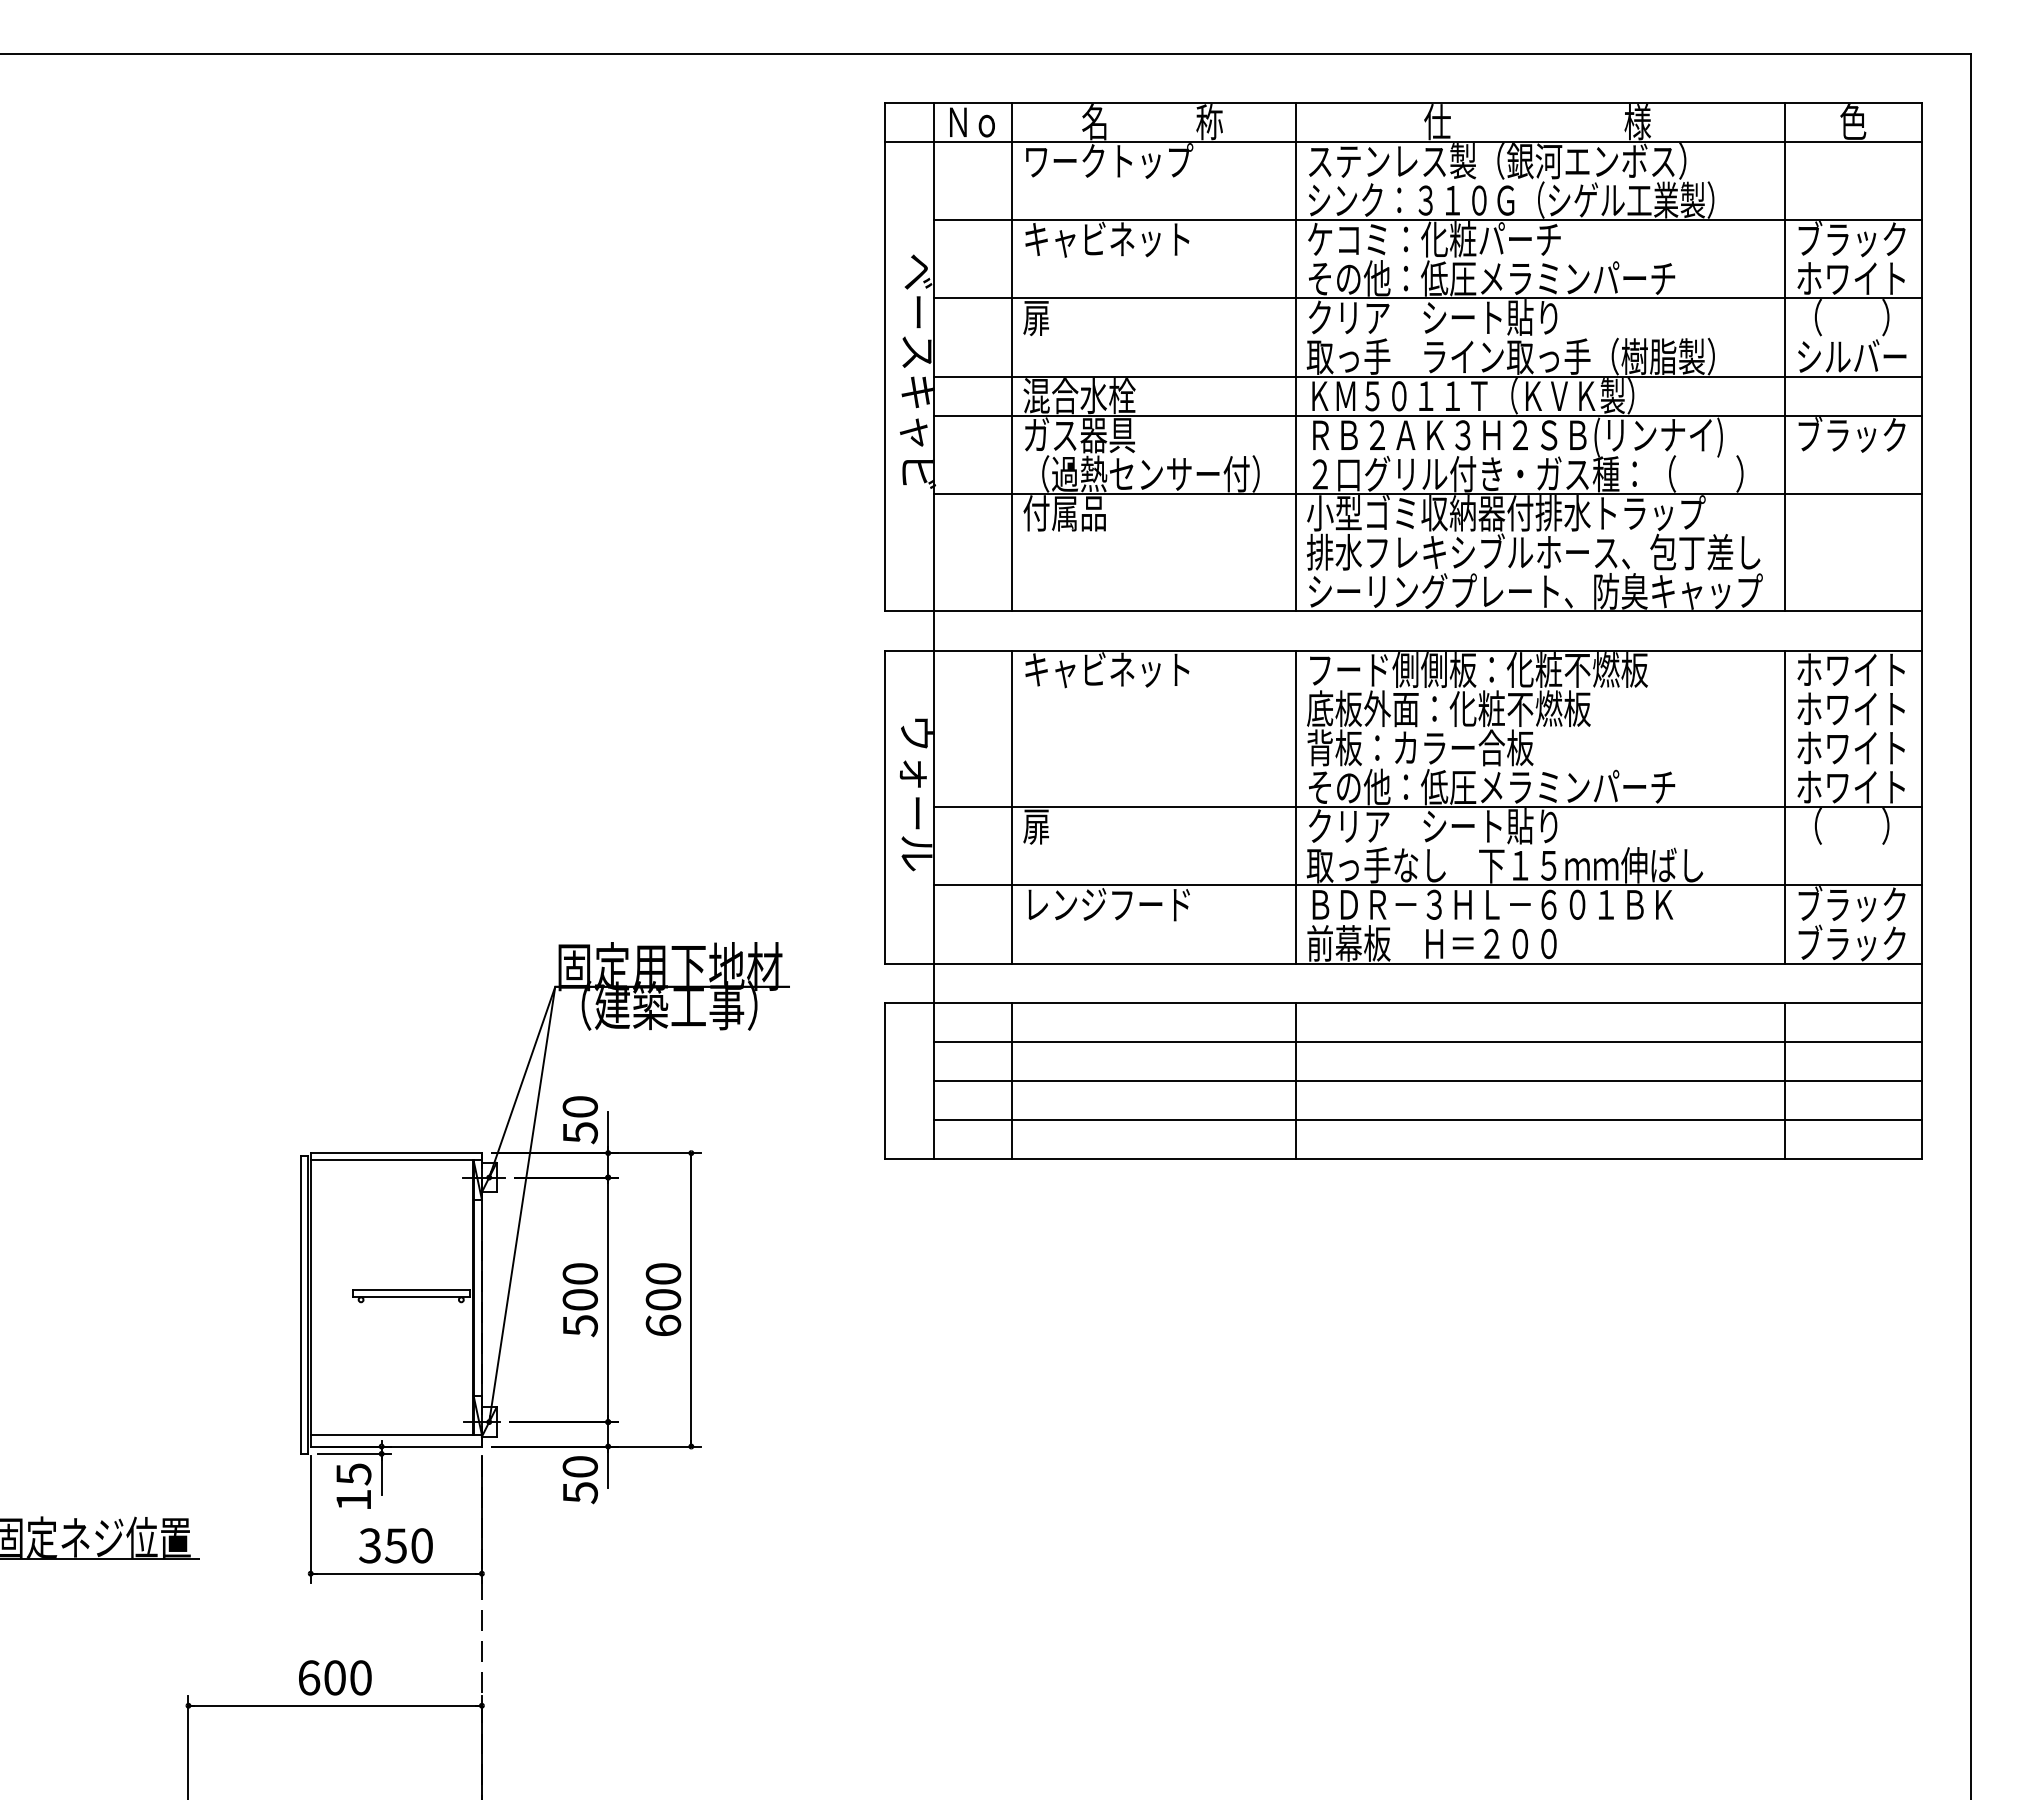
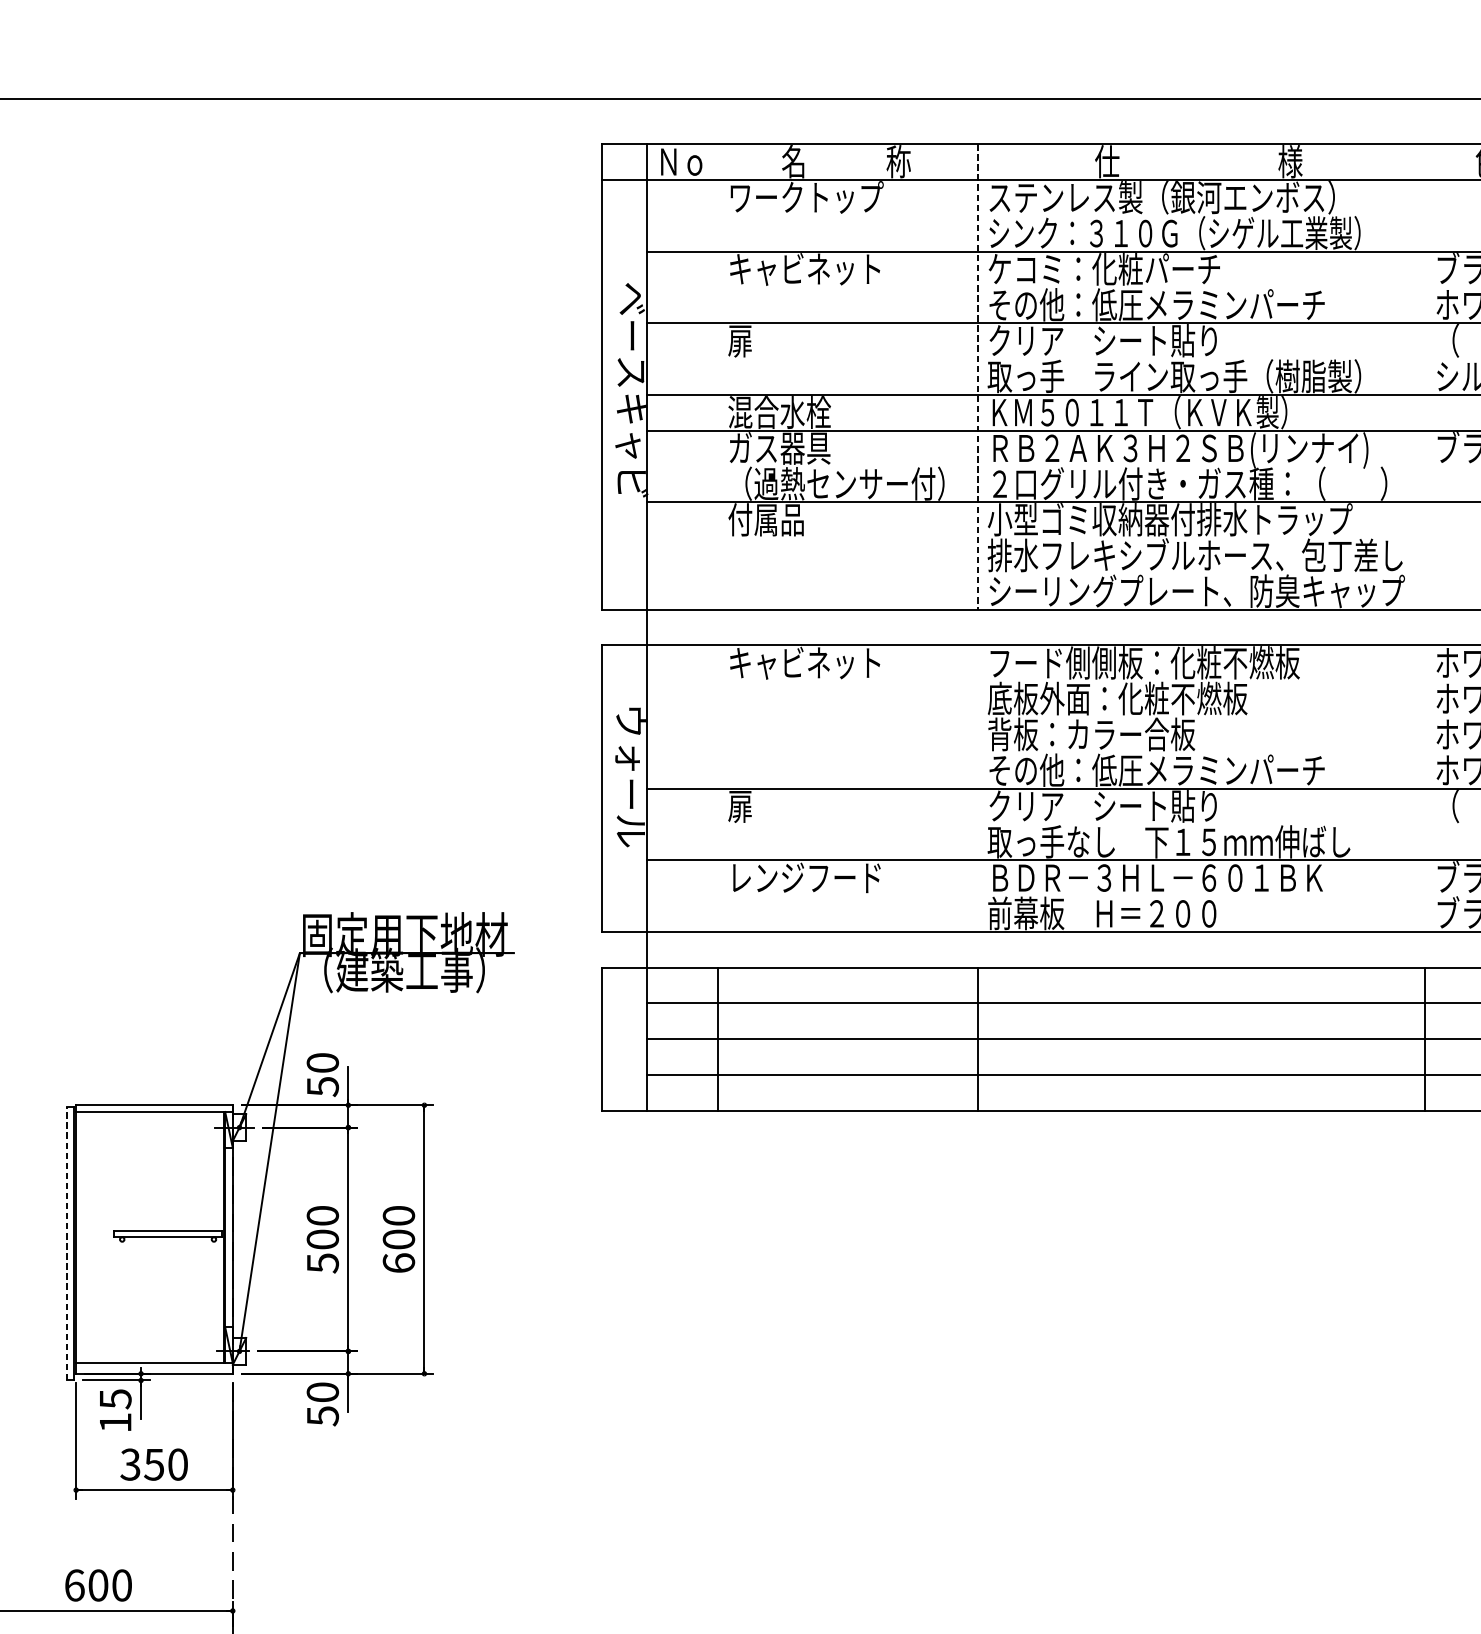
line: (1012, 356) -> (718, 376), removed
line: (1785, 356) -> (1425, 376), removed
line: (1296, 357) -> (978, 377), solid -> dashed
line: (1012, 806) -> (718, 788), removed
line: (1296, 806) -> (978, 788), removed
line: (1785, 806) -> (1425, 788), removed
line: (300, 1304) -> (66, 1243), solid -> dashed

